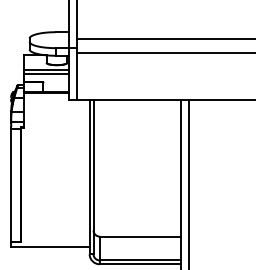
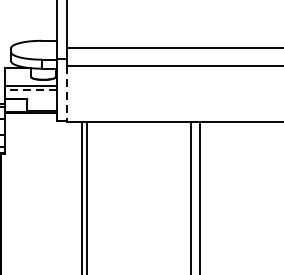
line: (46, 74) -> (31, 90), solid -> dashed
line: (76, 77) -> (66, 94), solid -> dashed

